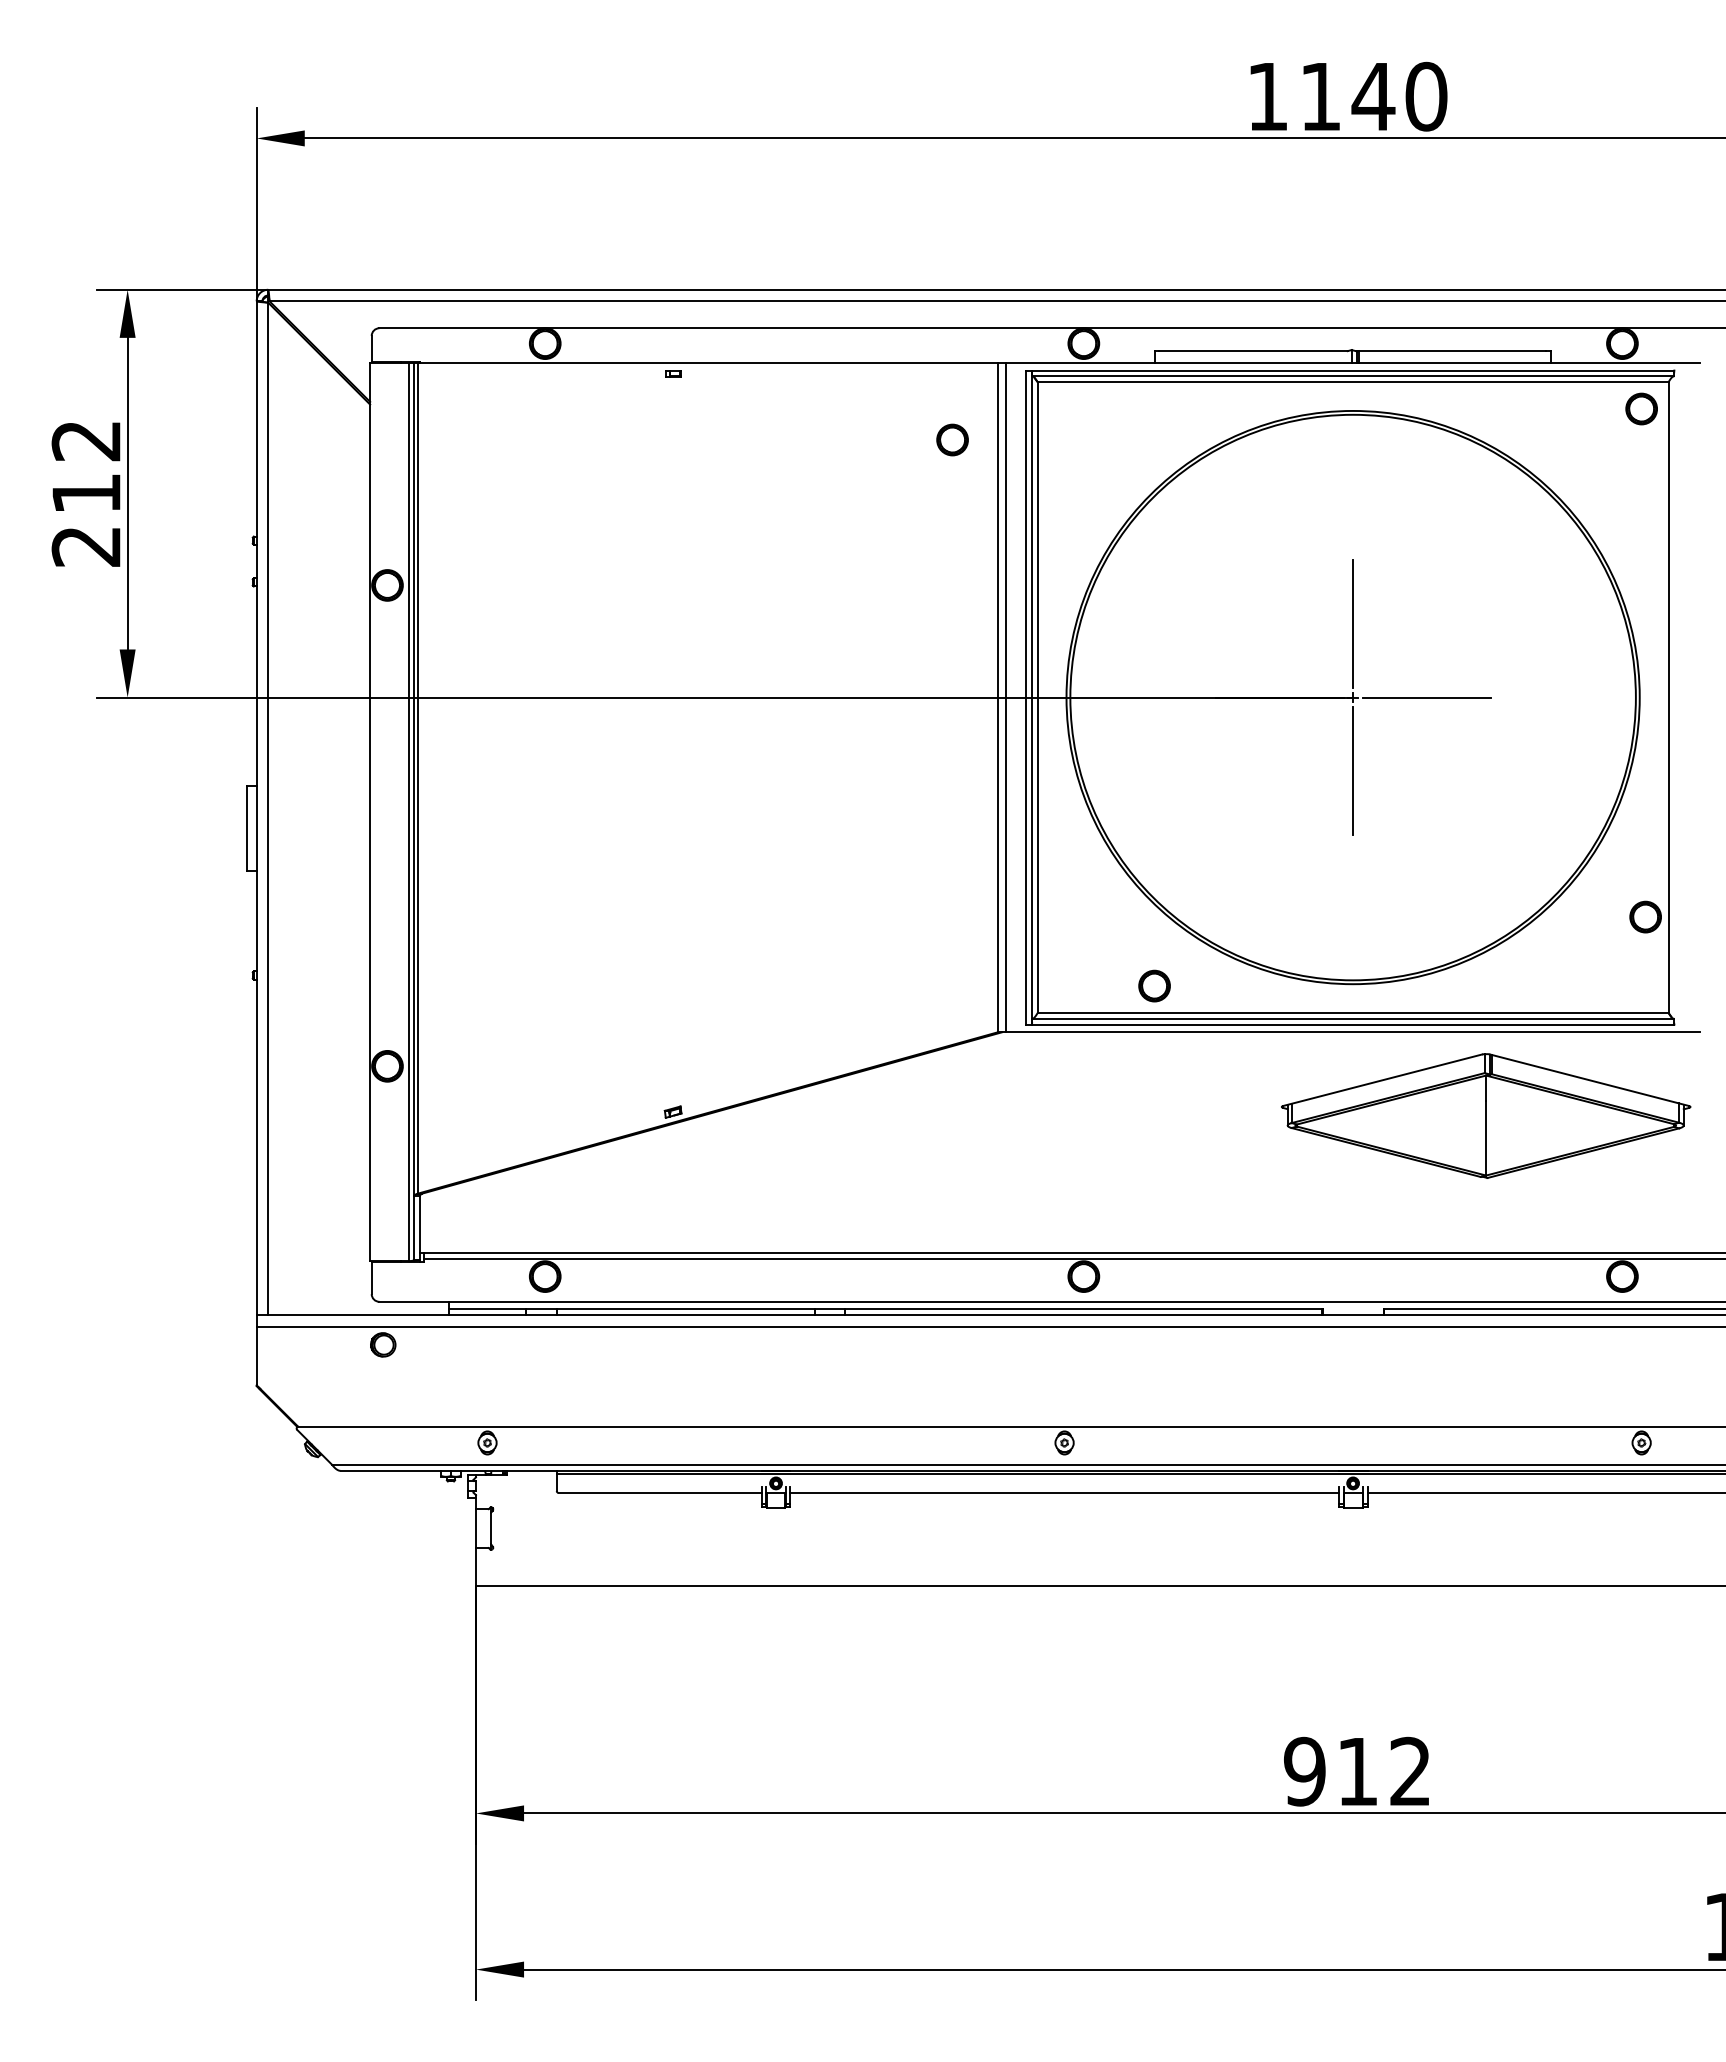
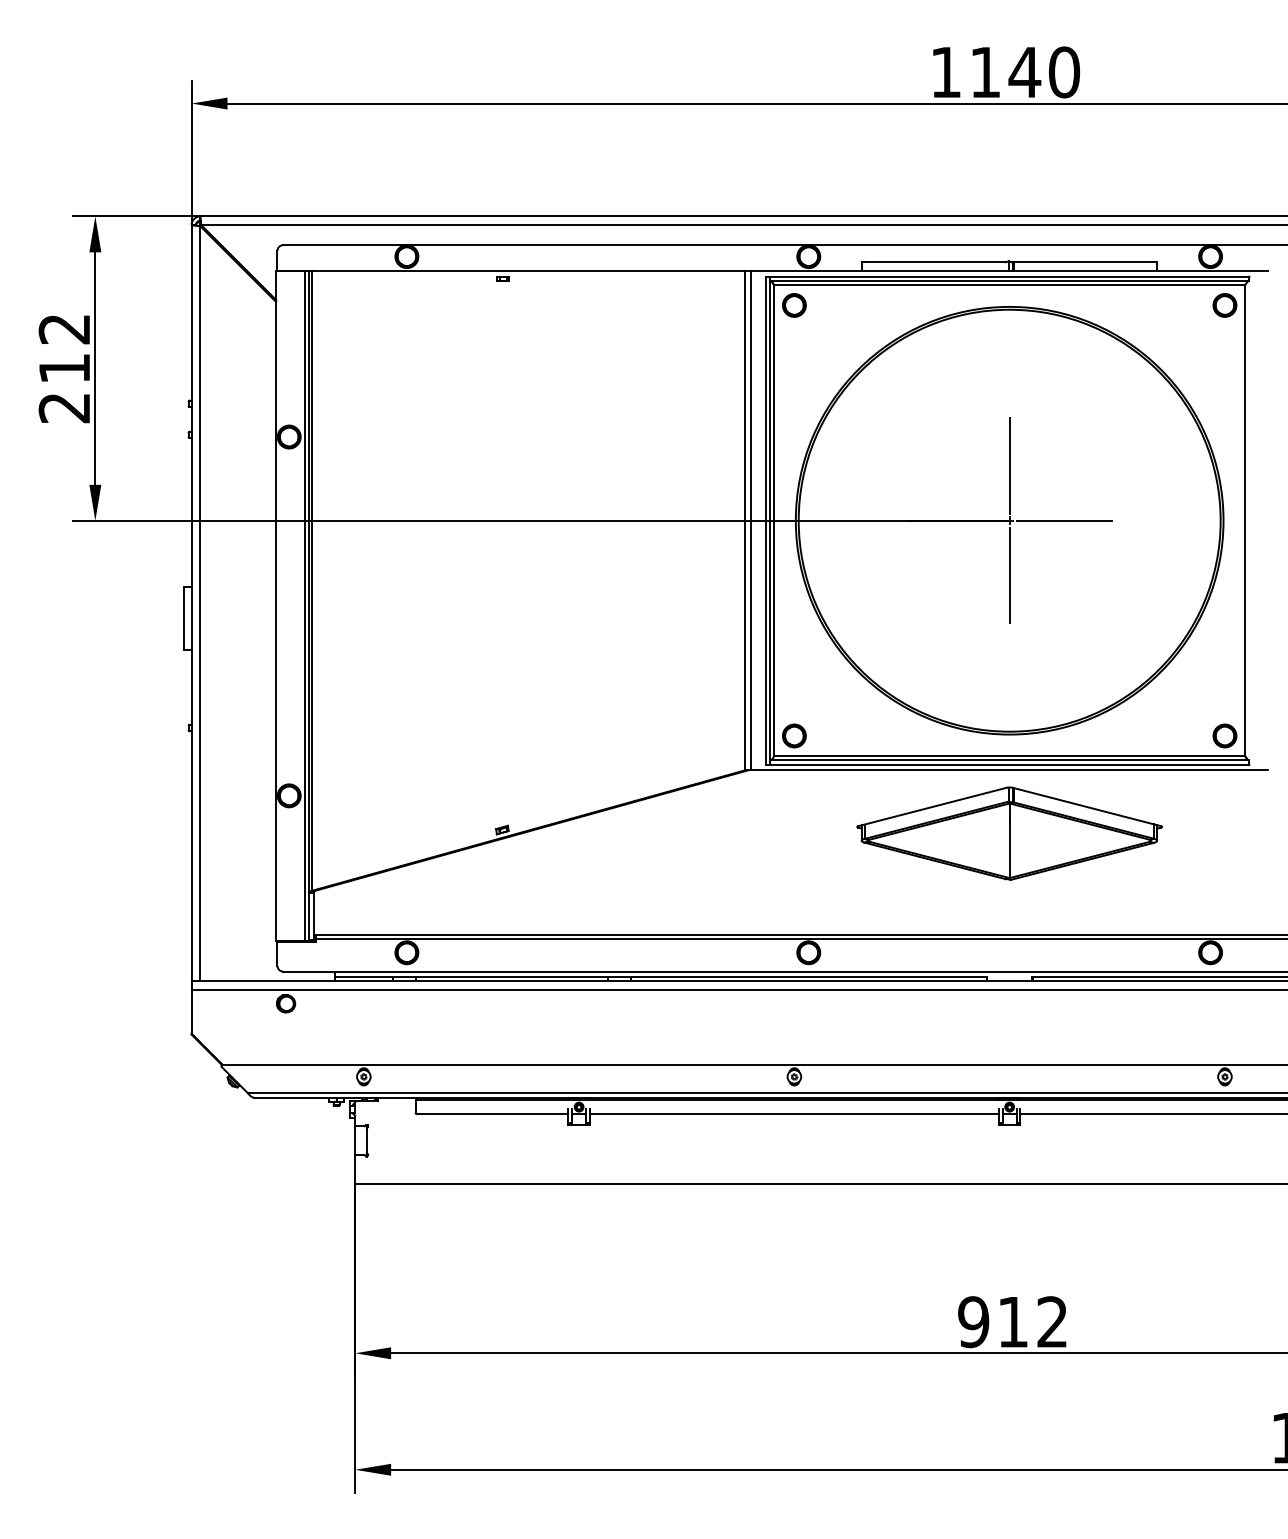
part: (952, 439) -> (794, 305), moved
part: (1645, 916) -> (1224, 735), moved
part: (1154, 985) -> (794, 735), moved
part: (1486, 1115) -> (1009, 833), moved

